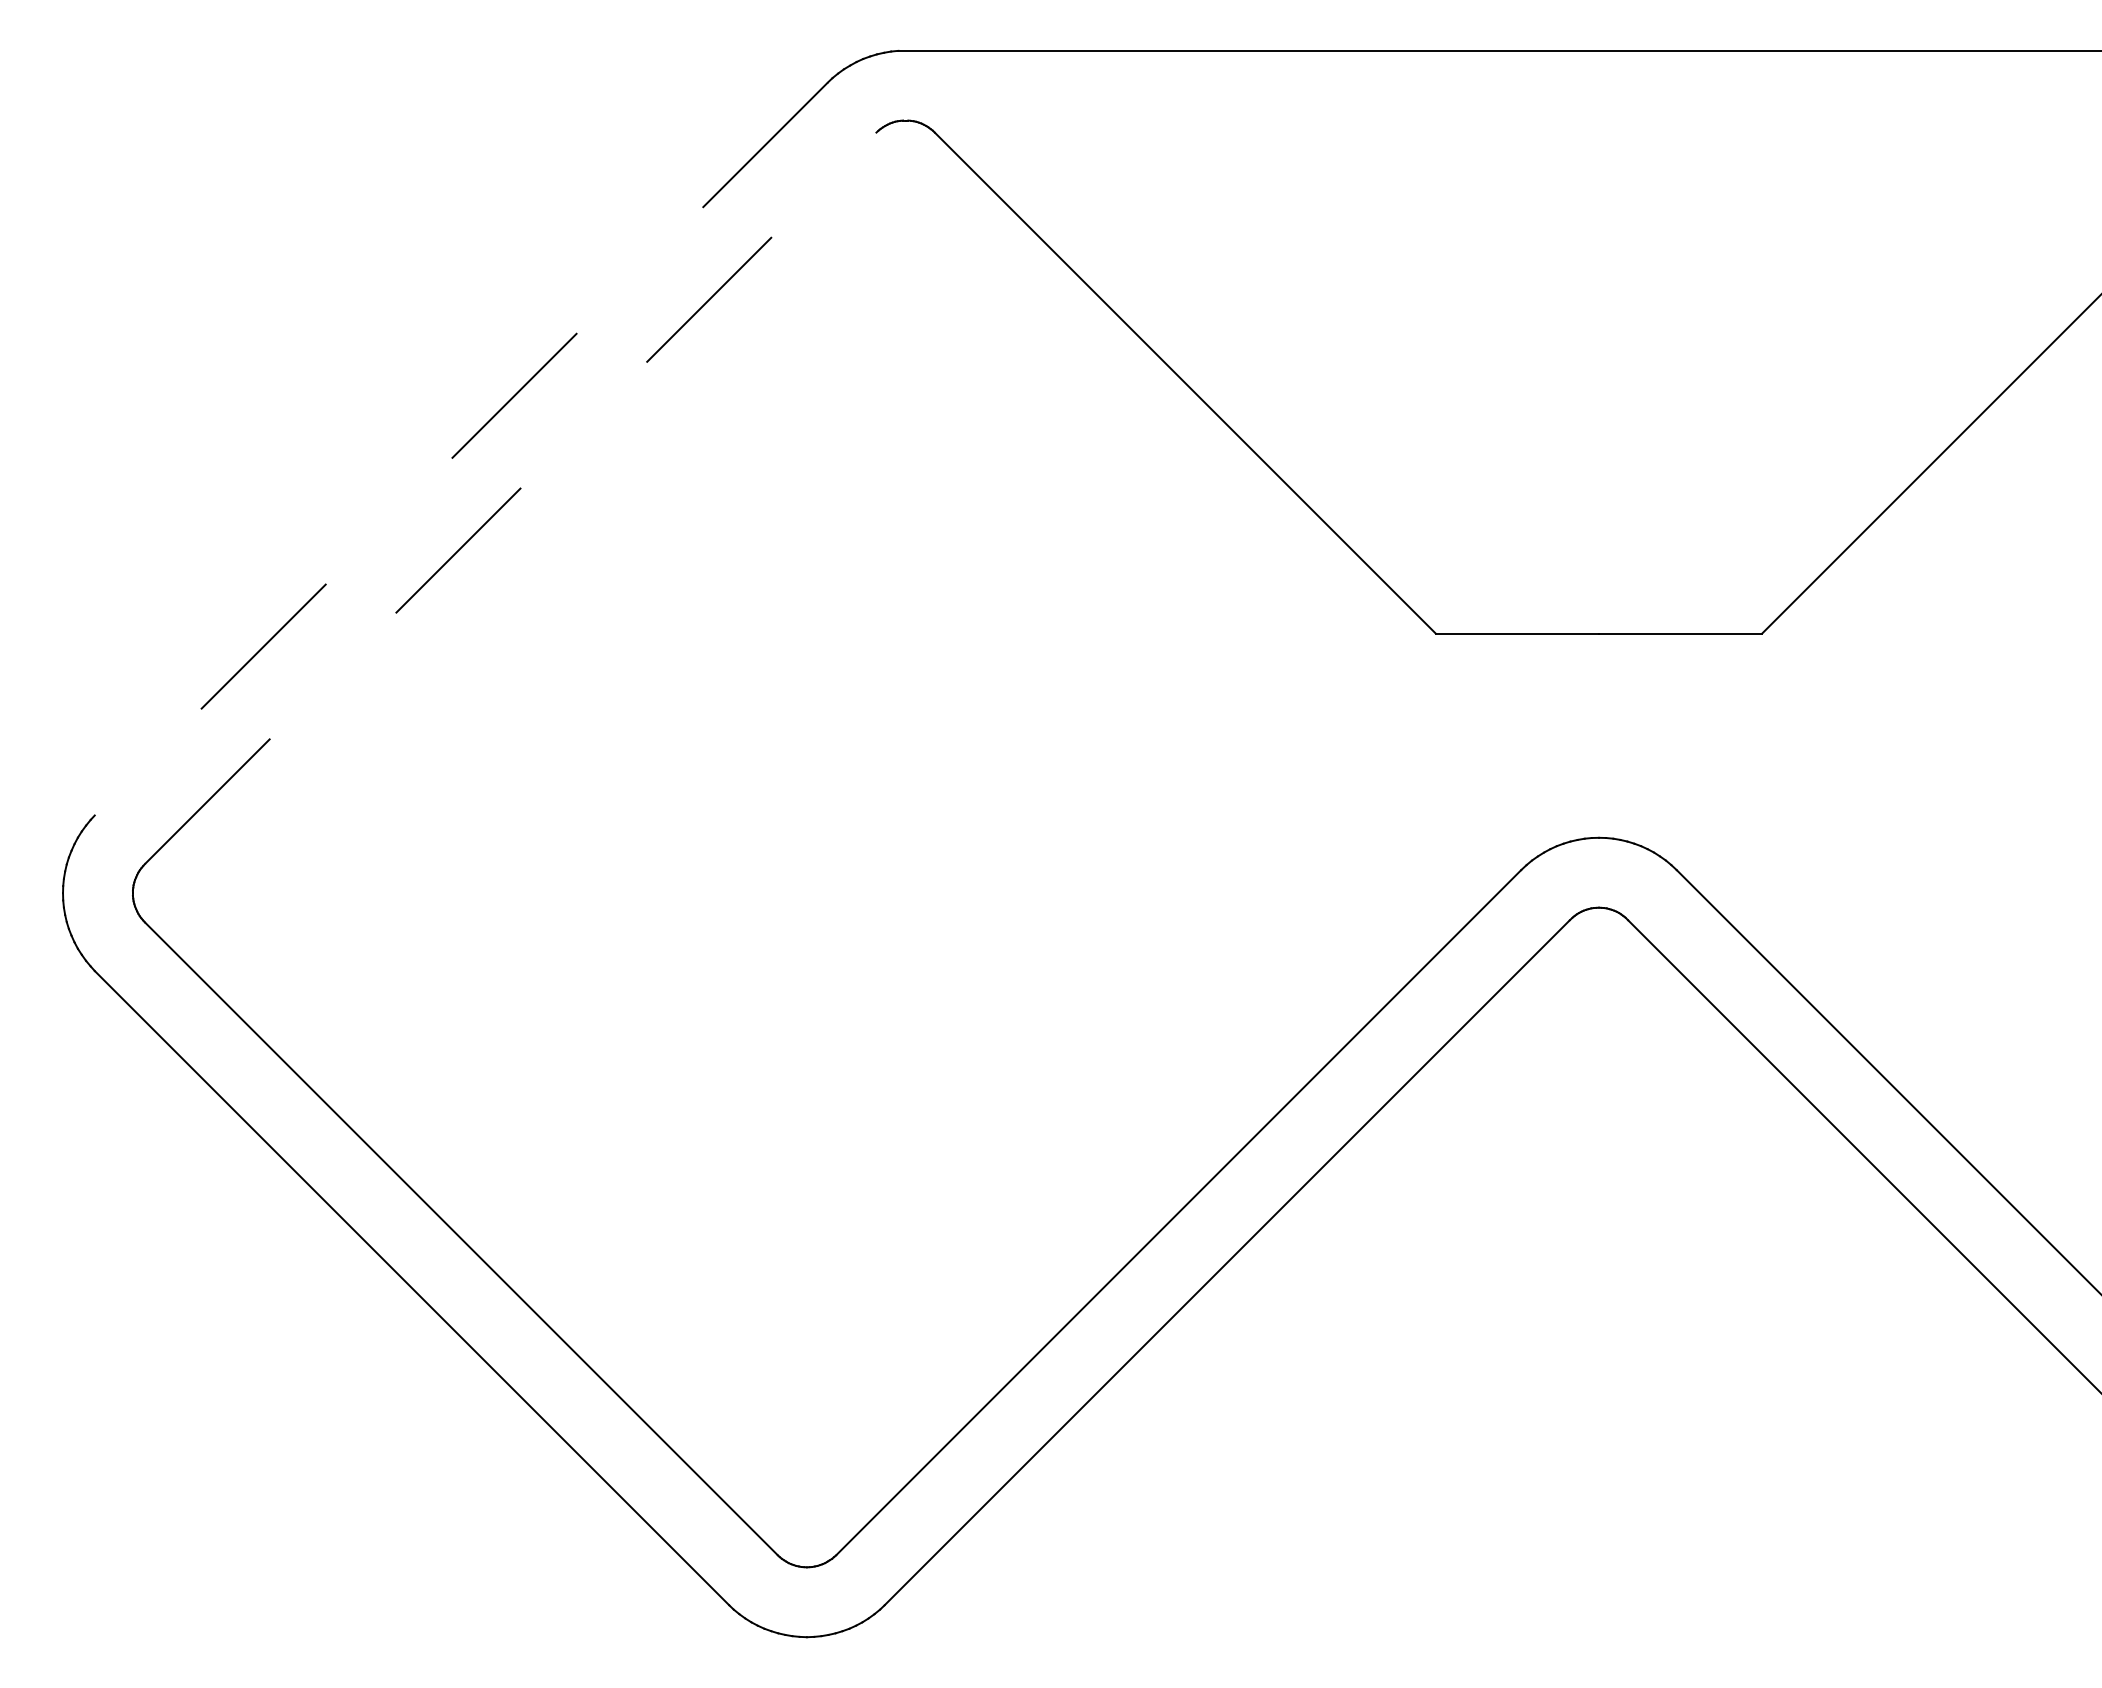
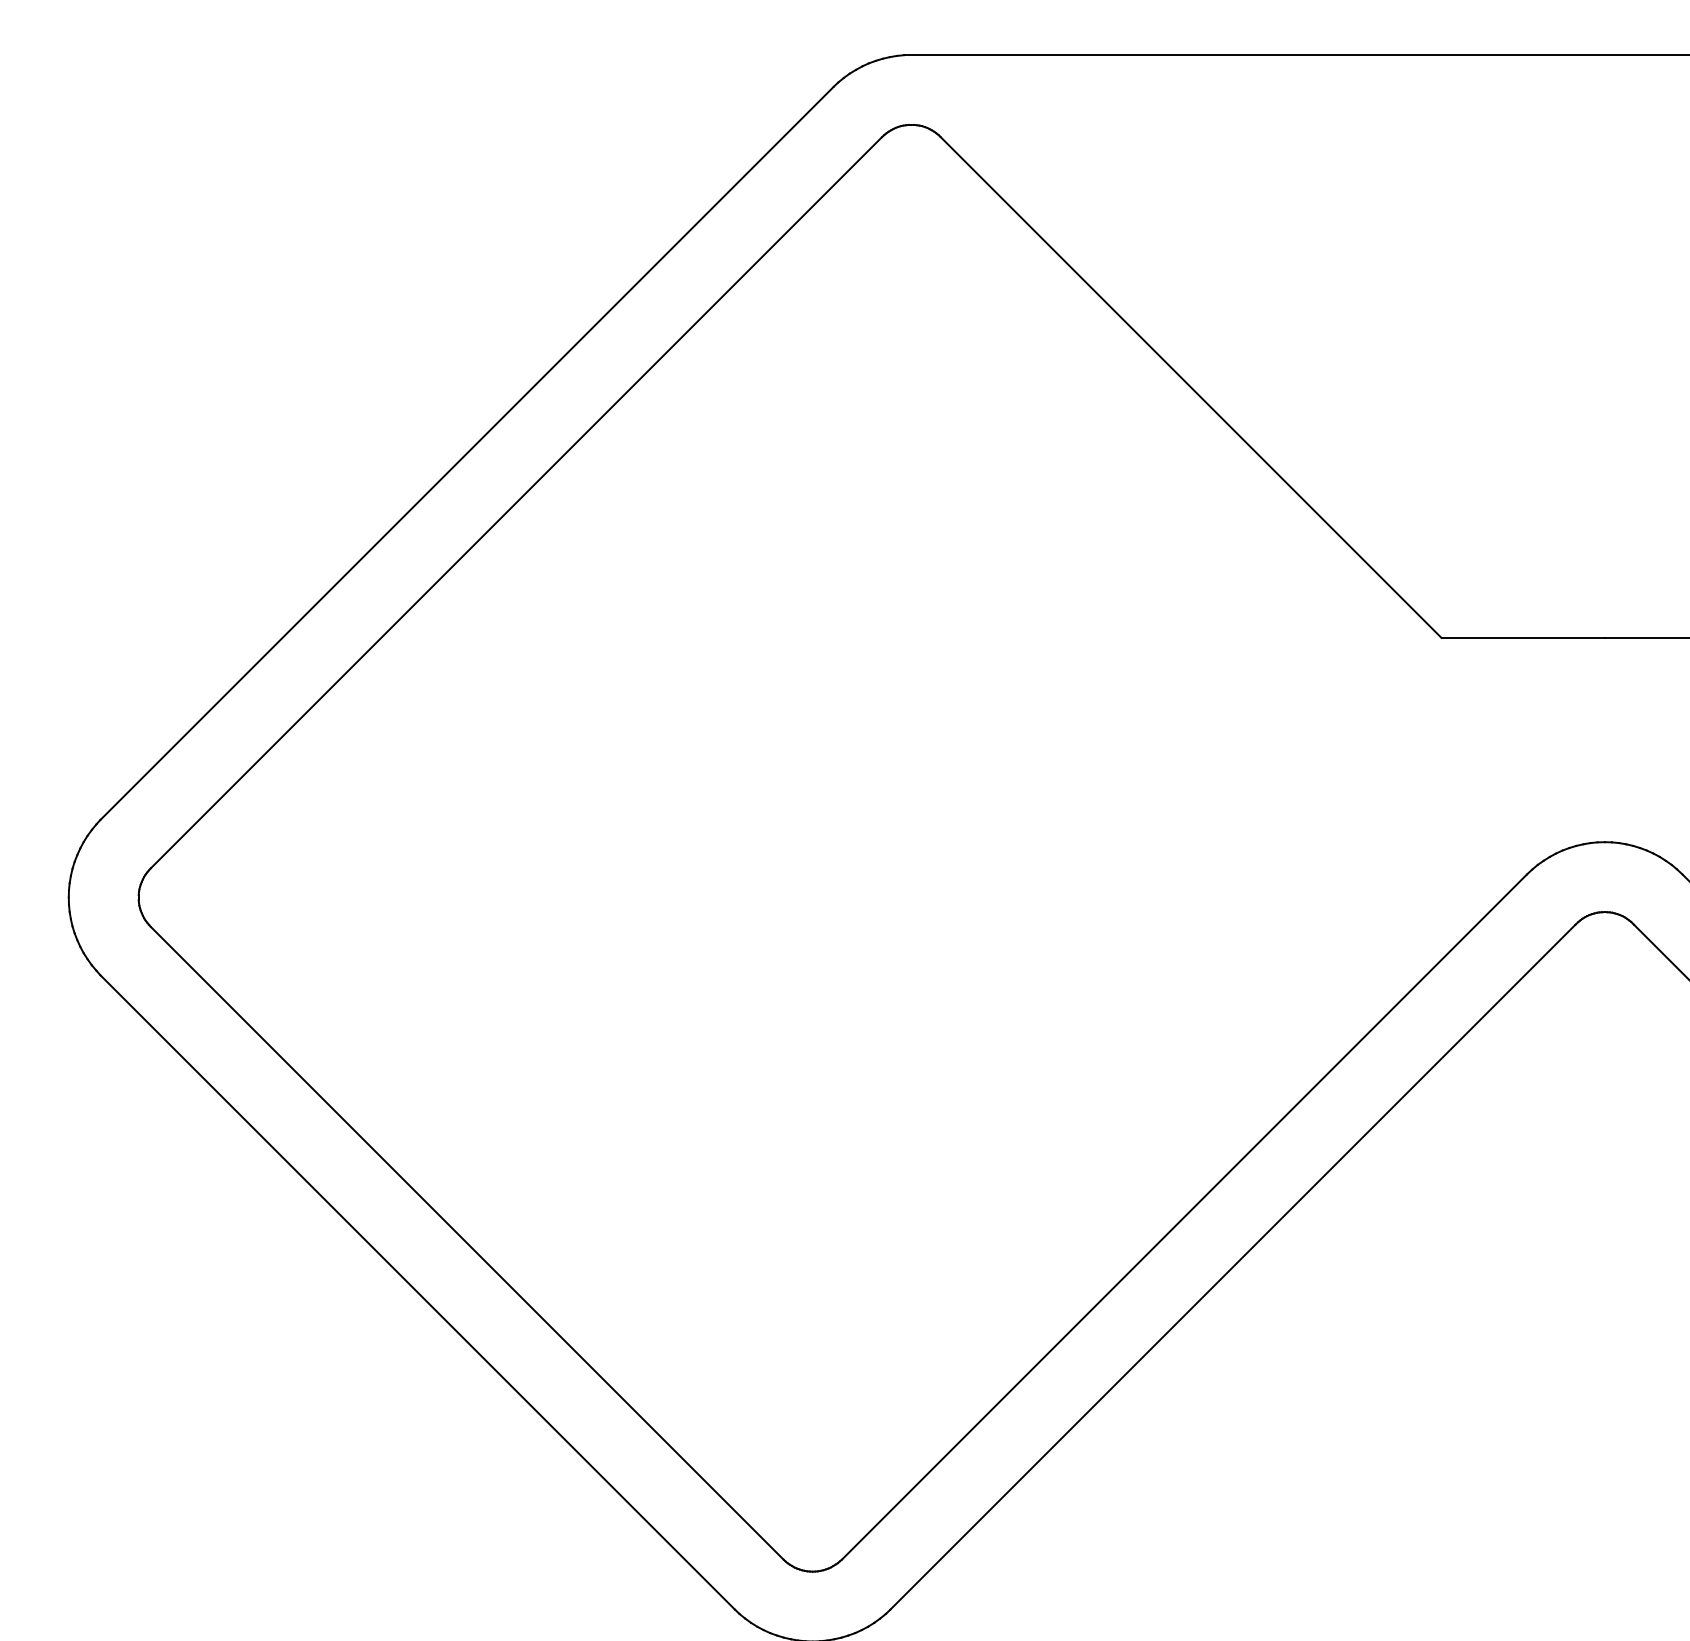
line: (461, 449) -> (467, 453), dashed -> solid
line: (511, 497) -> (517, 501), dashed -> solid

